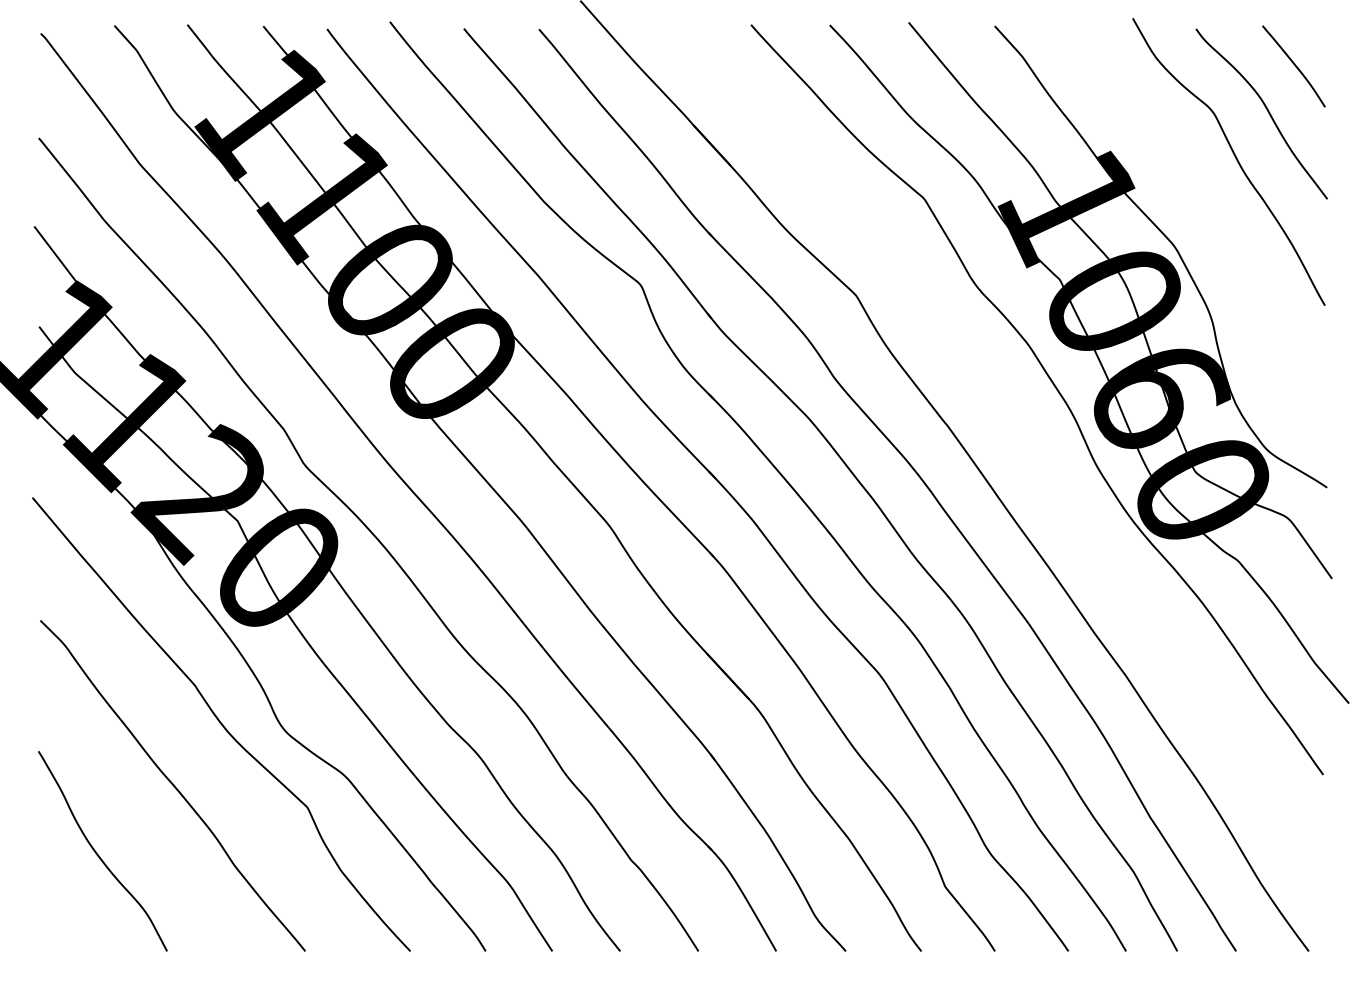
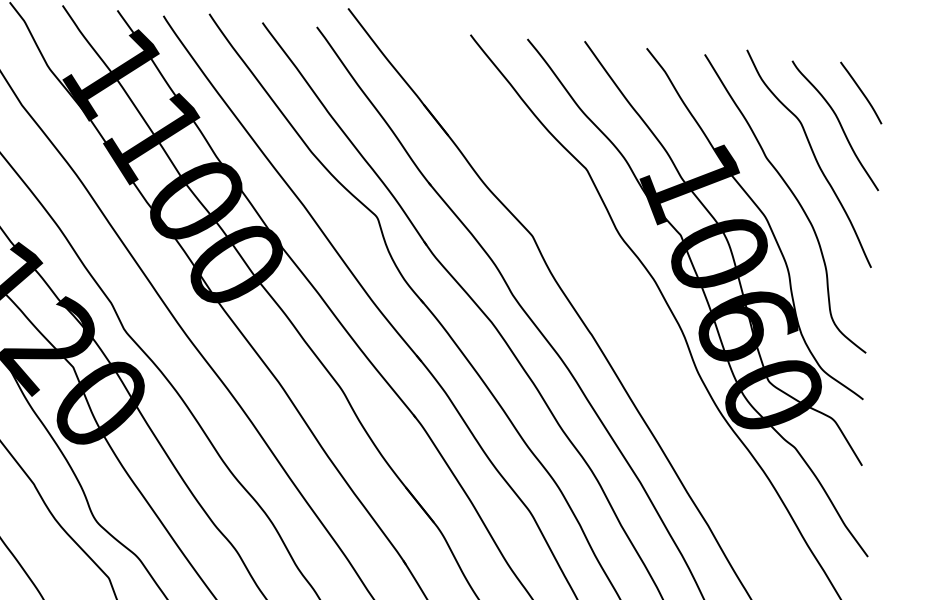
curve: (1212, 216) -> (794, 197), added

